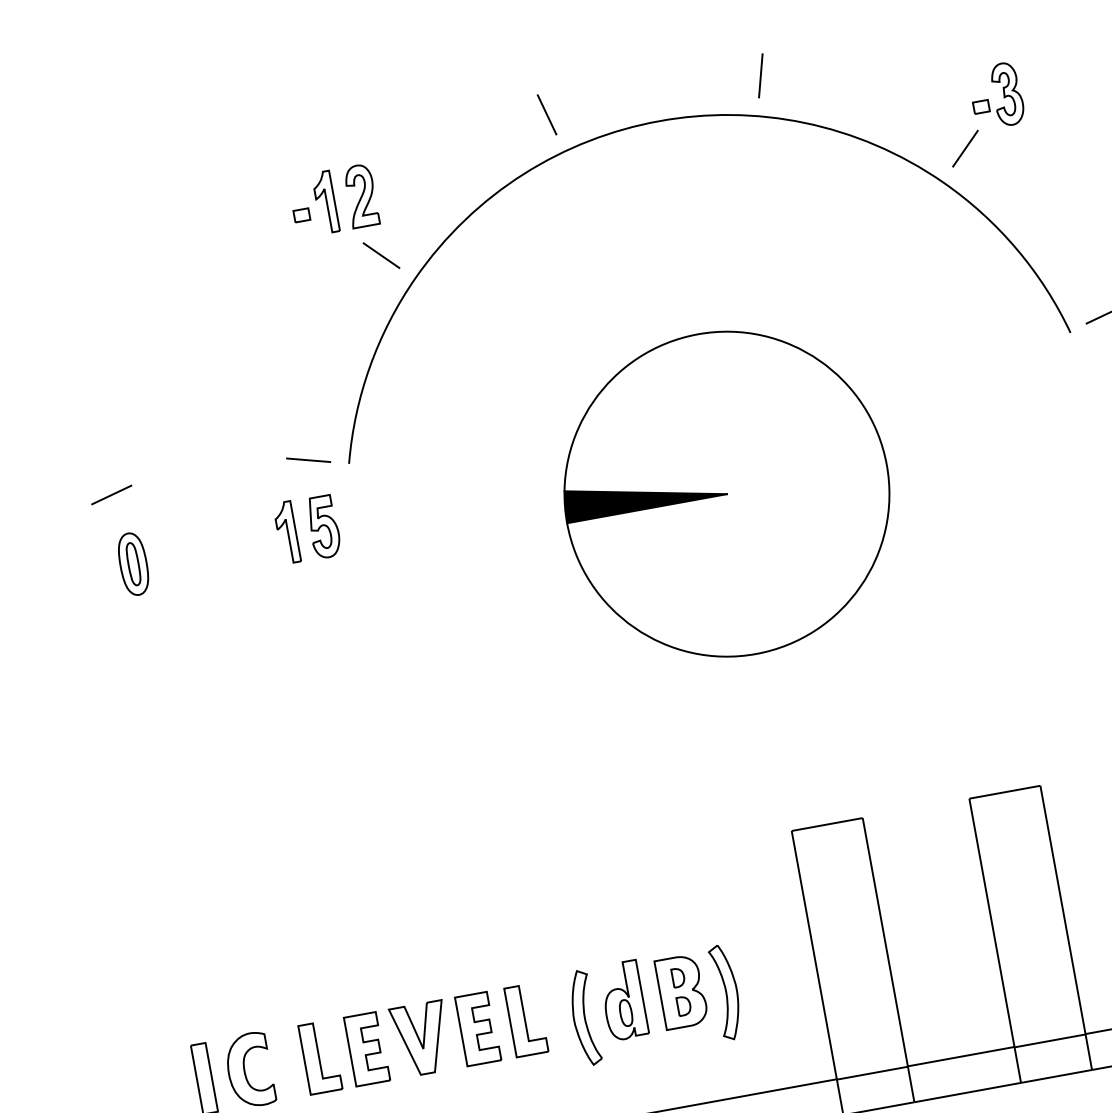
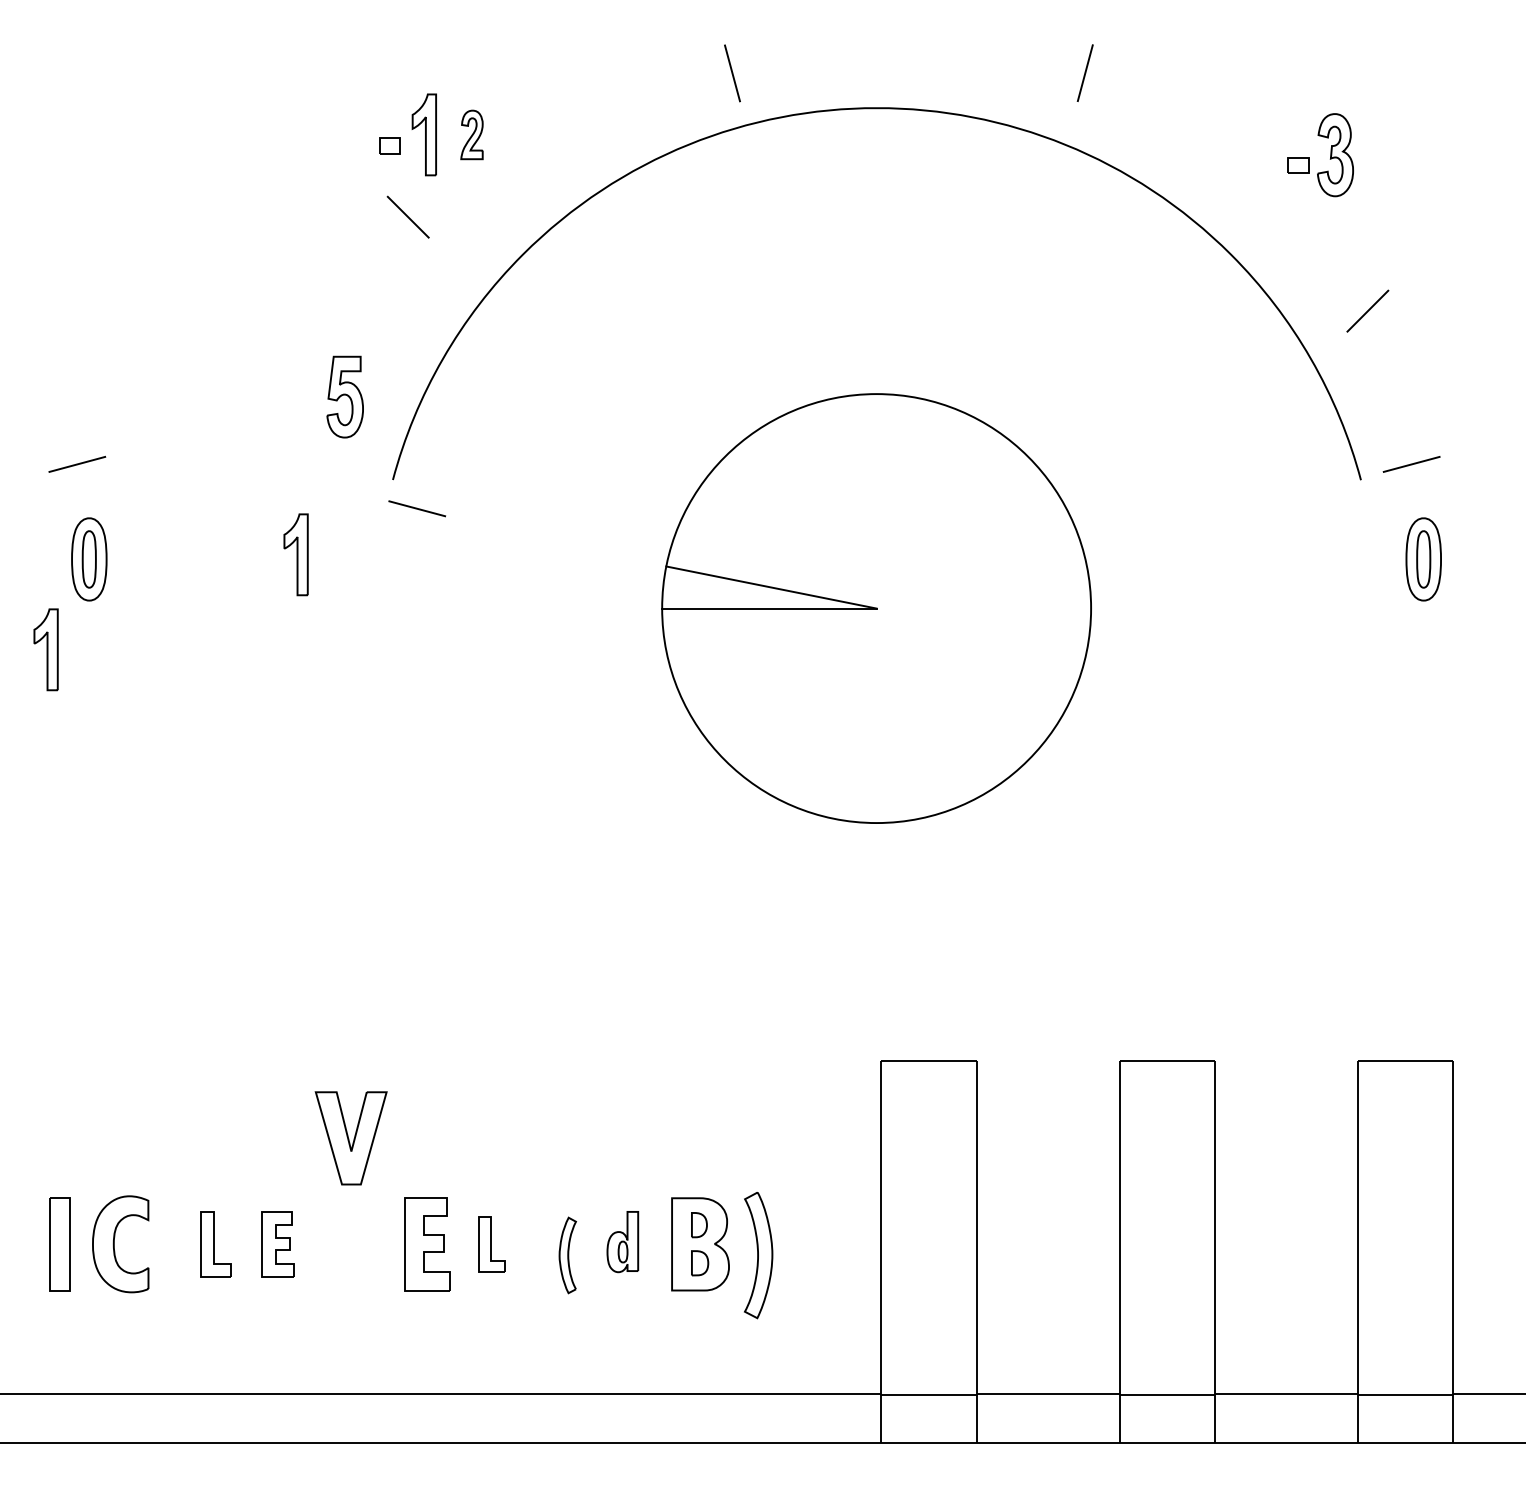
line: (760, 75) -> (1084, 72), moved
line: (965, 148) -> (1367, 310), moved
part: (360, 195) -> (471, 134), size x0.6
line: (380, 255) -> (407, 216), moved
line: (308, 460) -> (417, 508), moved
fill: (644, 492) -> (769, 587), removed
part: (323, 526) -> (344, 396), moved
part: (113, 637) -> (45, 649), added
part: (623, 1000) -> (622, 1241), size x0.6
part: (584, 1018) -> (567, 1255), size x0.6
part: (526, 1020) -> (491, 1244), size x0.6
part: (420, 1039) -> (350, 1138), moved
part: (366, 1049) -> (277, 1244), size x0.7
part: (320, 1057) -> (215, 1244), size x0.7

